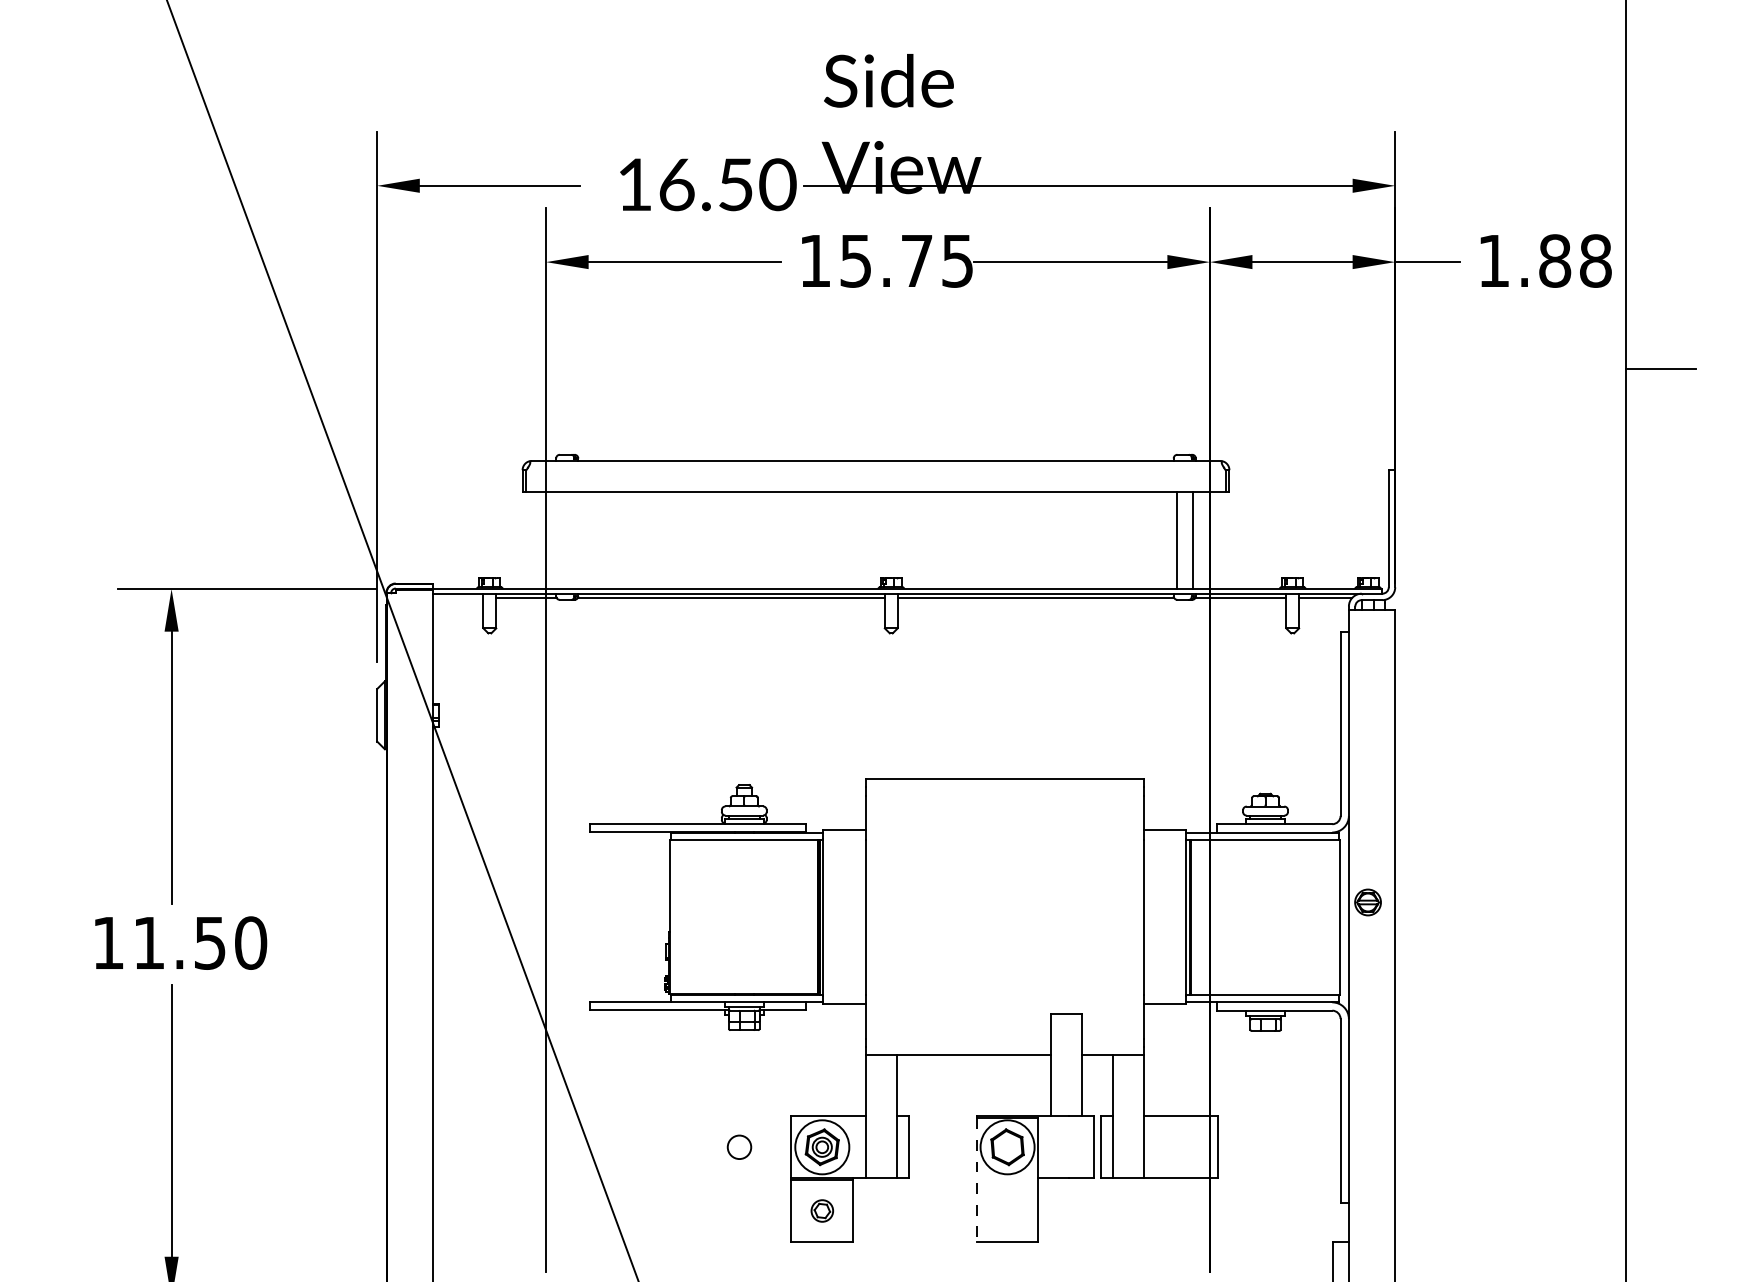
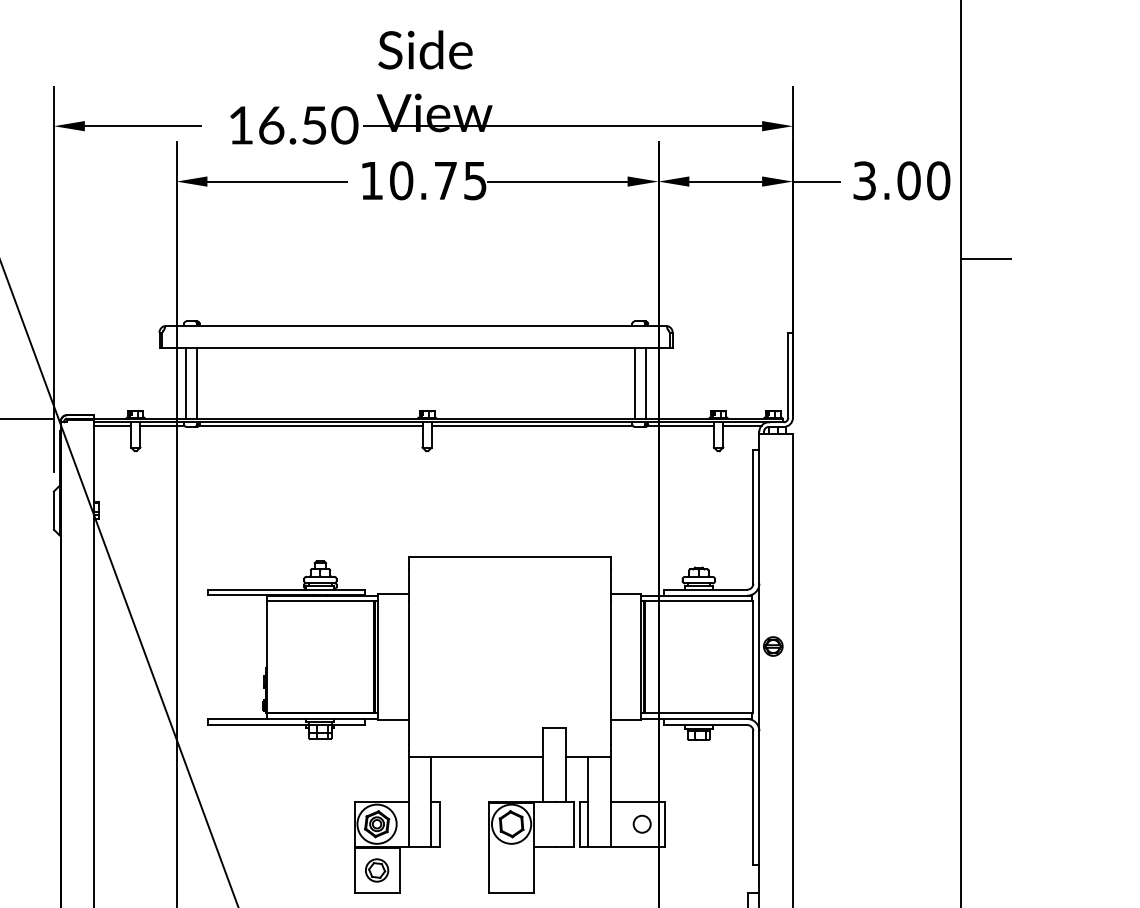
text: (856, 260) -> (401, 180), 15.75 -> 10.75
text: (1544, 260) -> (901, 180), 1.88 -> 3.00
line: (559, 540) -> (186, 383), added
line: (574, 540) -> (197, 383), added
line: (457, 598) -> (112, 425), added
circle: (739, 1146) -> (642, 823), moved
line: (976, 1180) -> (489, 848), dashed -> solid
part: (822, 1210) -> (377, 870), size x1.43

